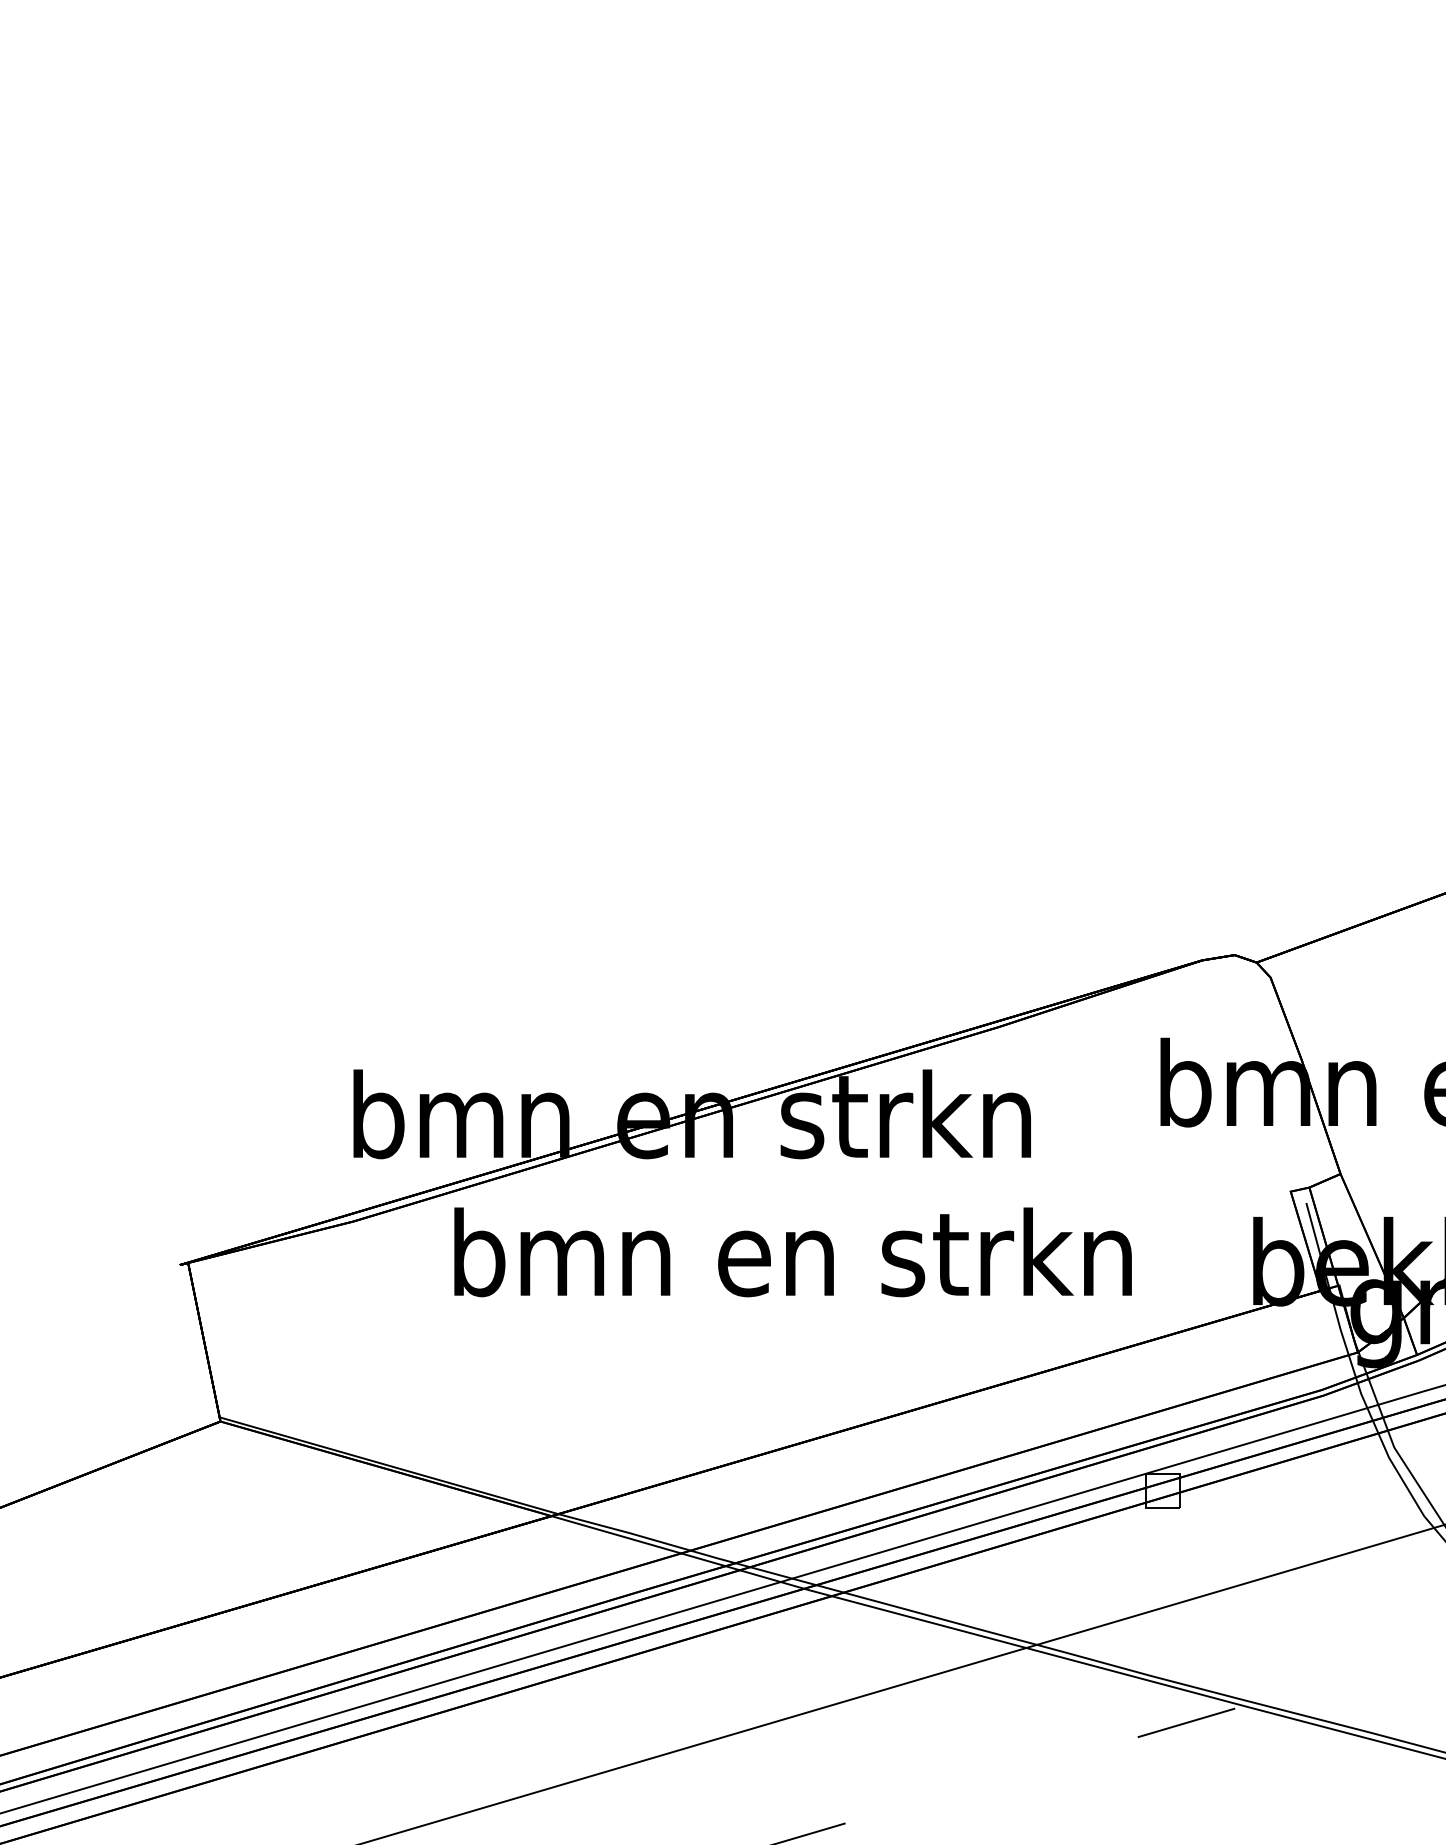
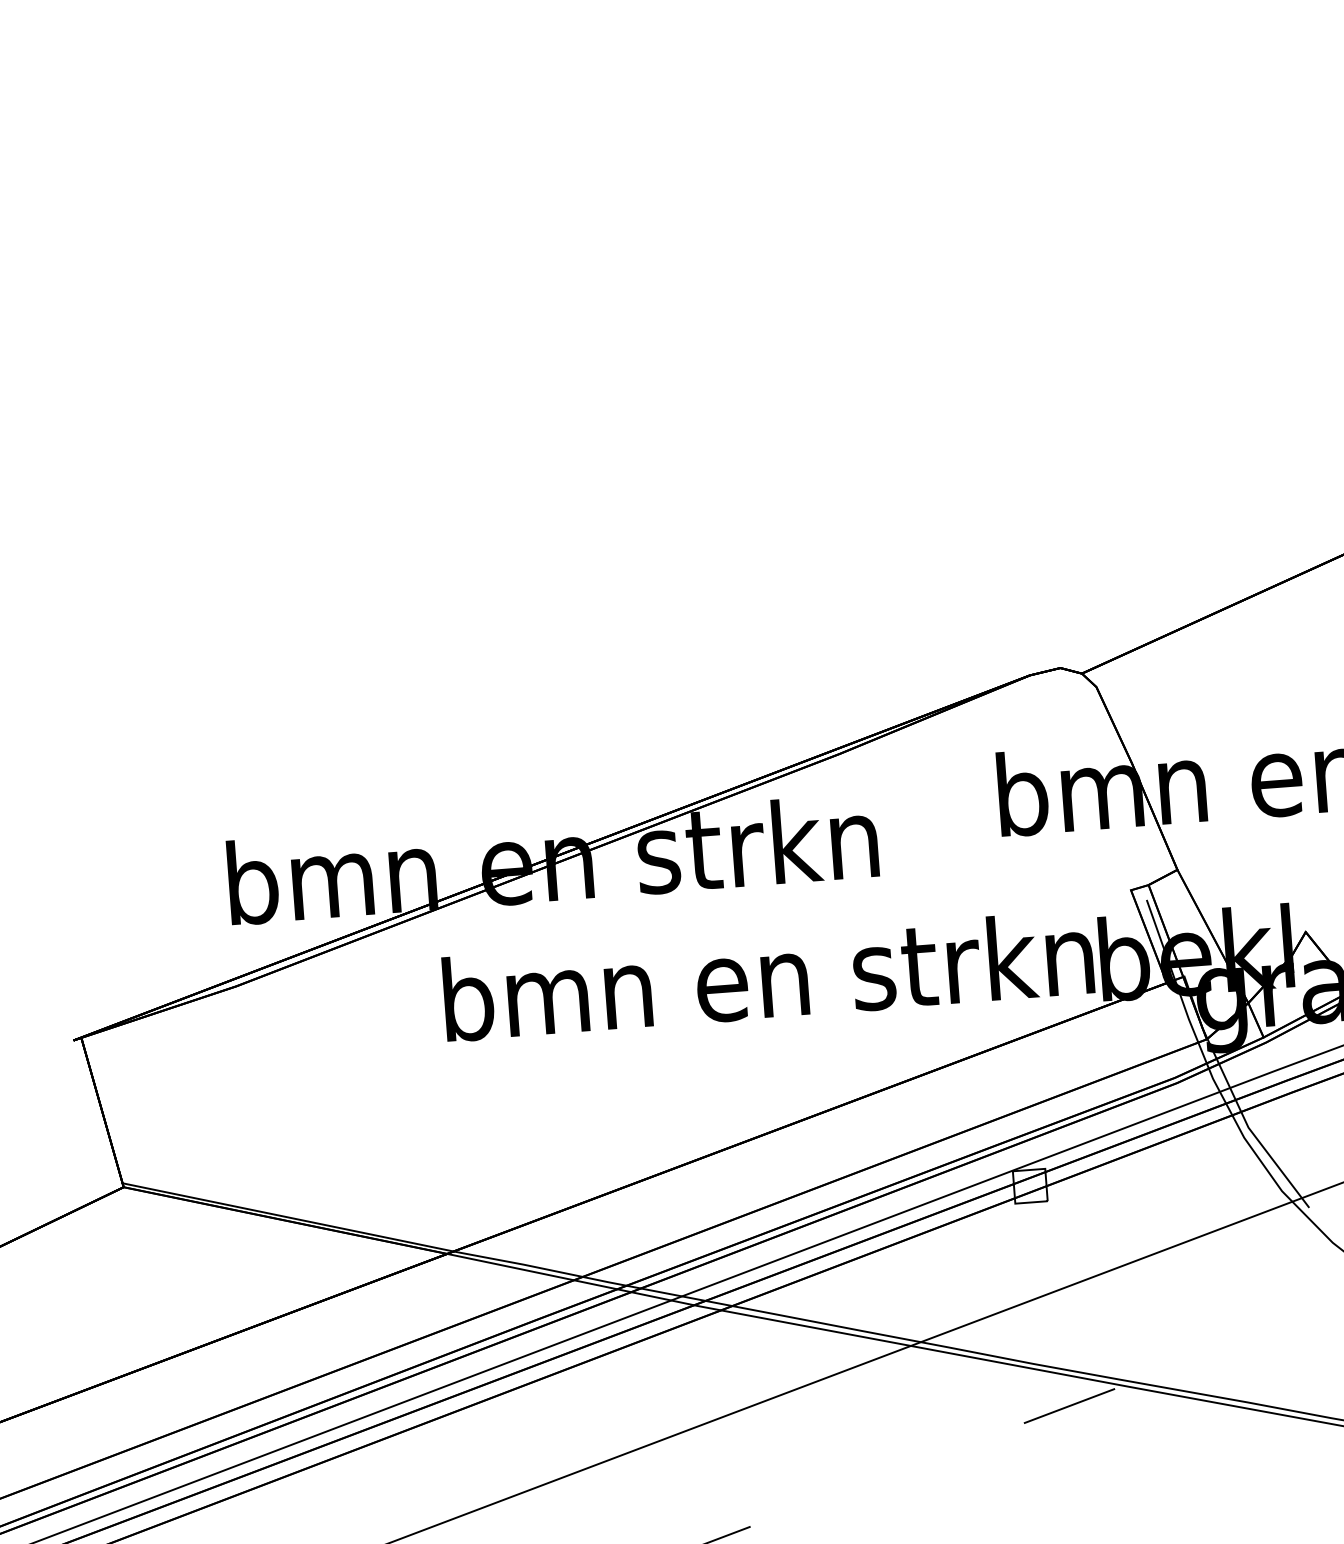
text: (792, 1252) -> (767, 976), moved

